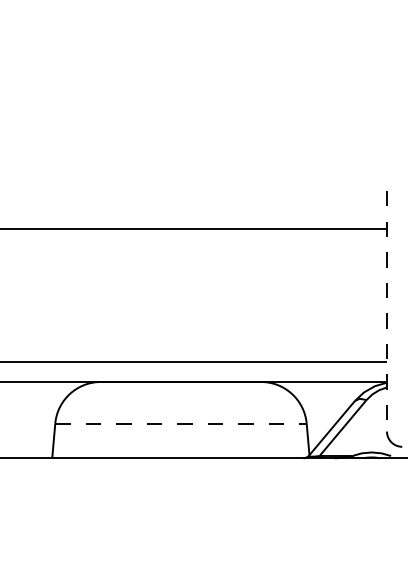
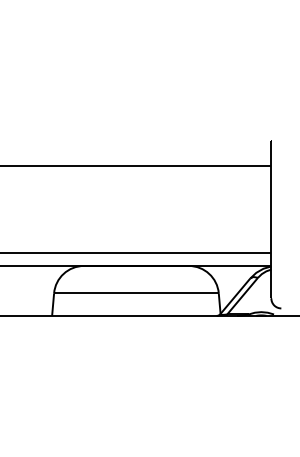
line: (387, 311) -> (271, 219), dashed -> solid
line: (181, 423) -> (136, 293), dashed -> solid

